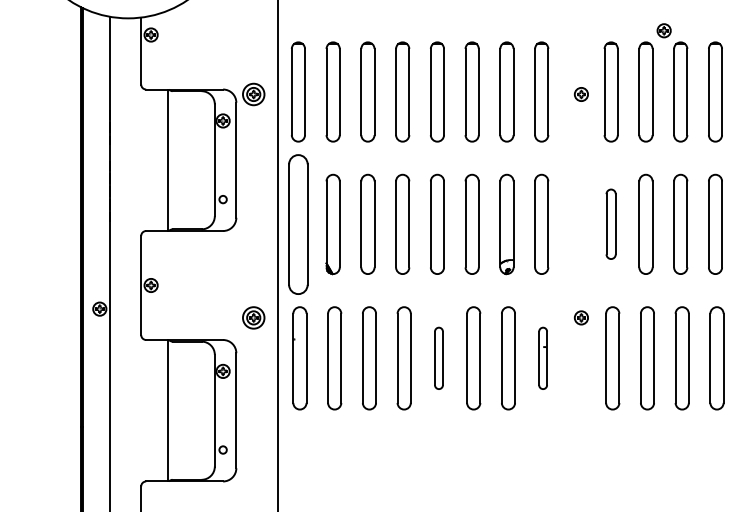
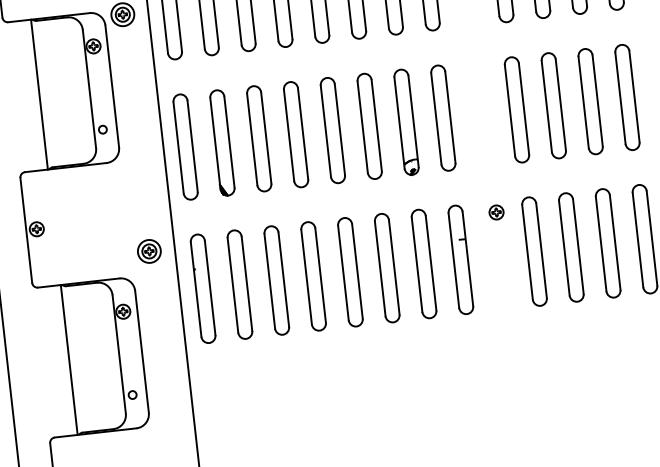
part: (298, 223) -> (185, 146), size x0.71
part: (610, 223) -> (516, 109), size x1.43
part: (438, 358) -> (349, 272), size x1.67
part: (542, 358) -> (460, 260), size x1.67

